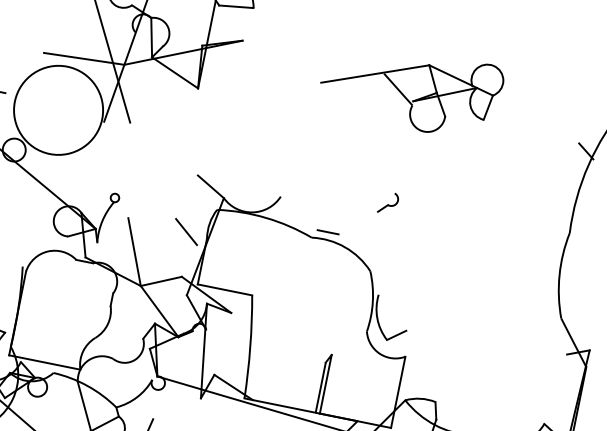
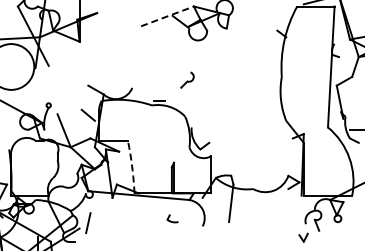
line: (375, 74) -> (167, 16), solid -> dashed
part: (386, 203) -> (186, 80), size x1.4
arc: (251, 346) -> (132, 166), solid -> dashed

